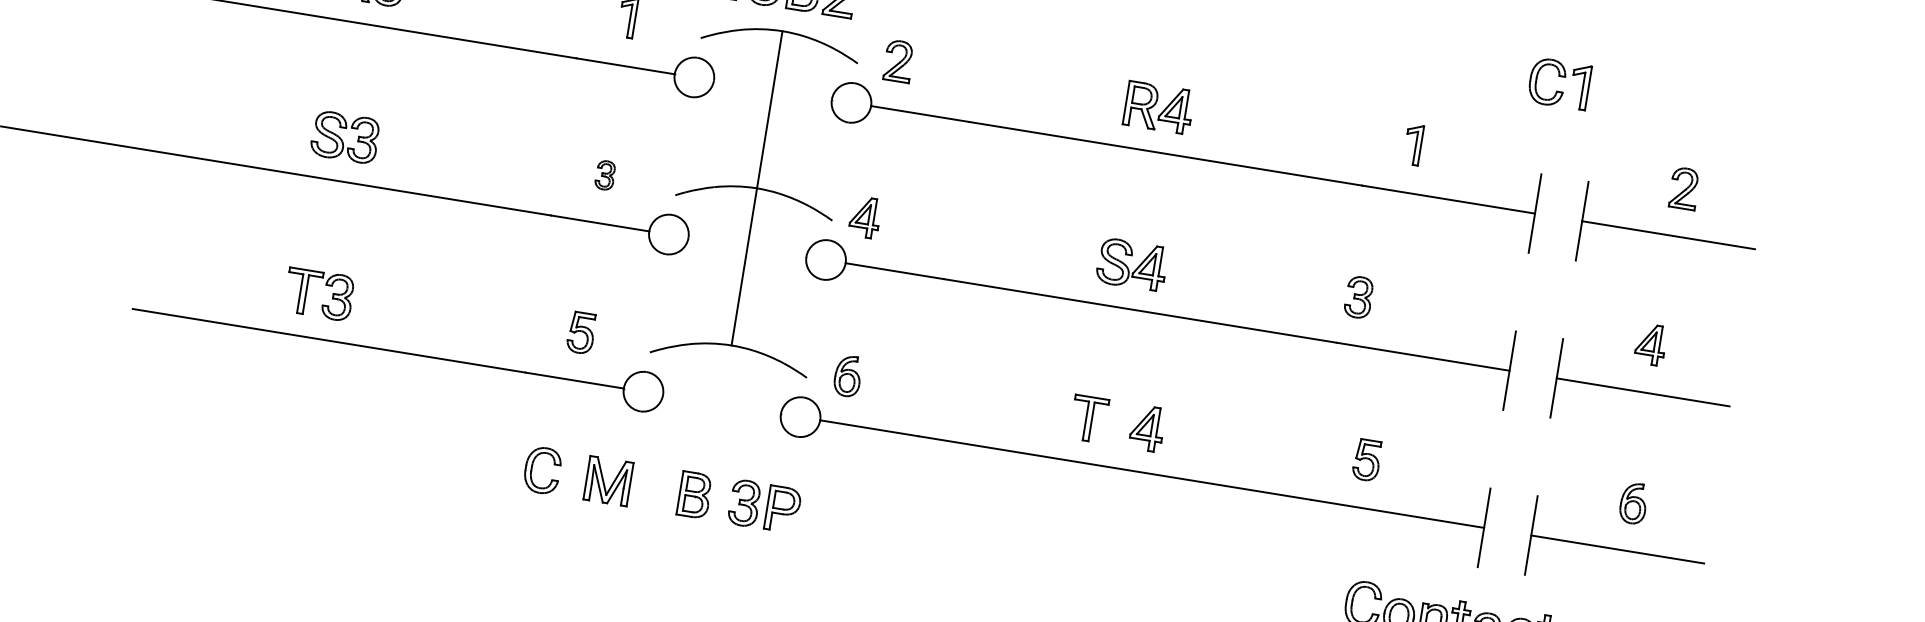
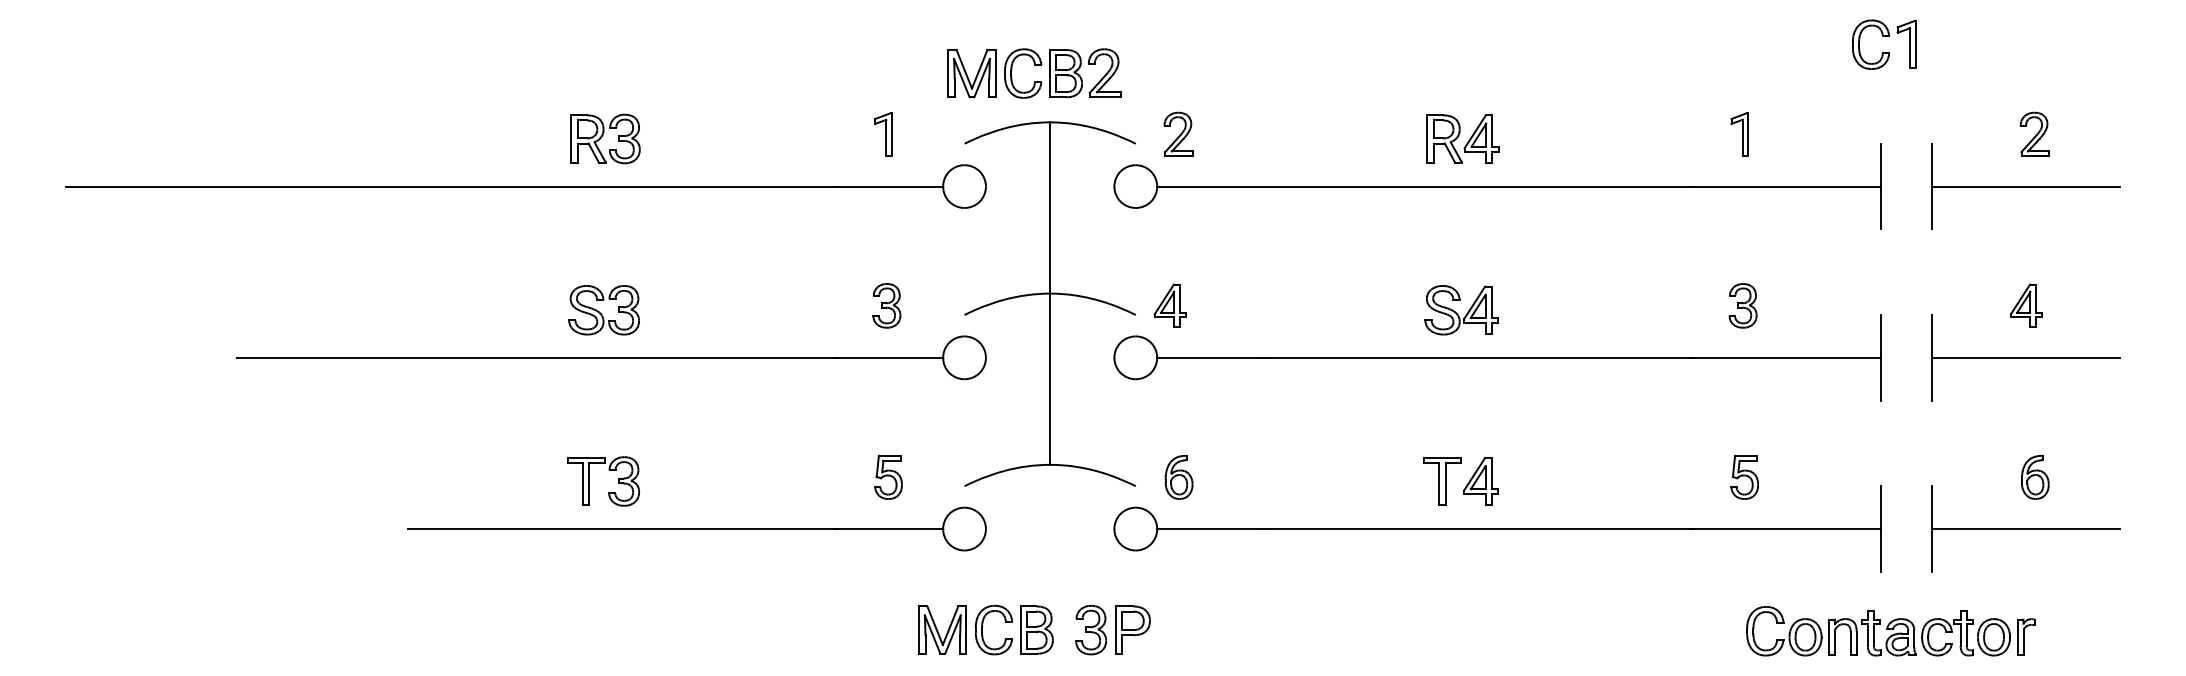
part: (605, 174) -> (886, 305), size x1.43
part: (1358, 296) -> (1742, 305), moved
part: (1147, 427) -> (1480, 480), moved
part: (533, 464) -> (983, 625), moved

